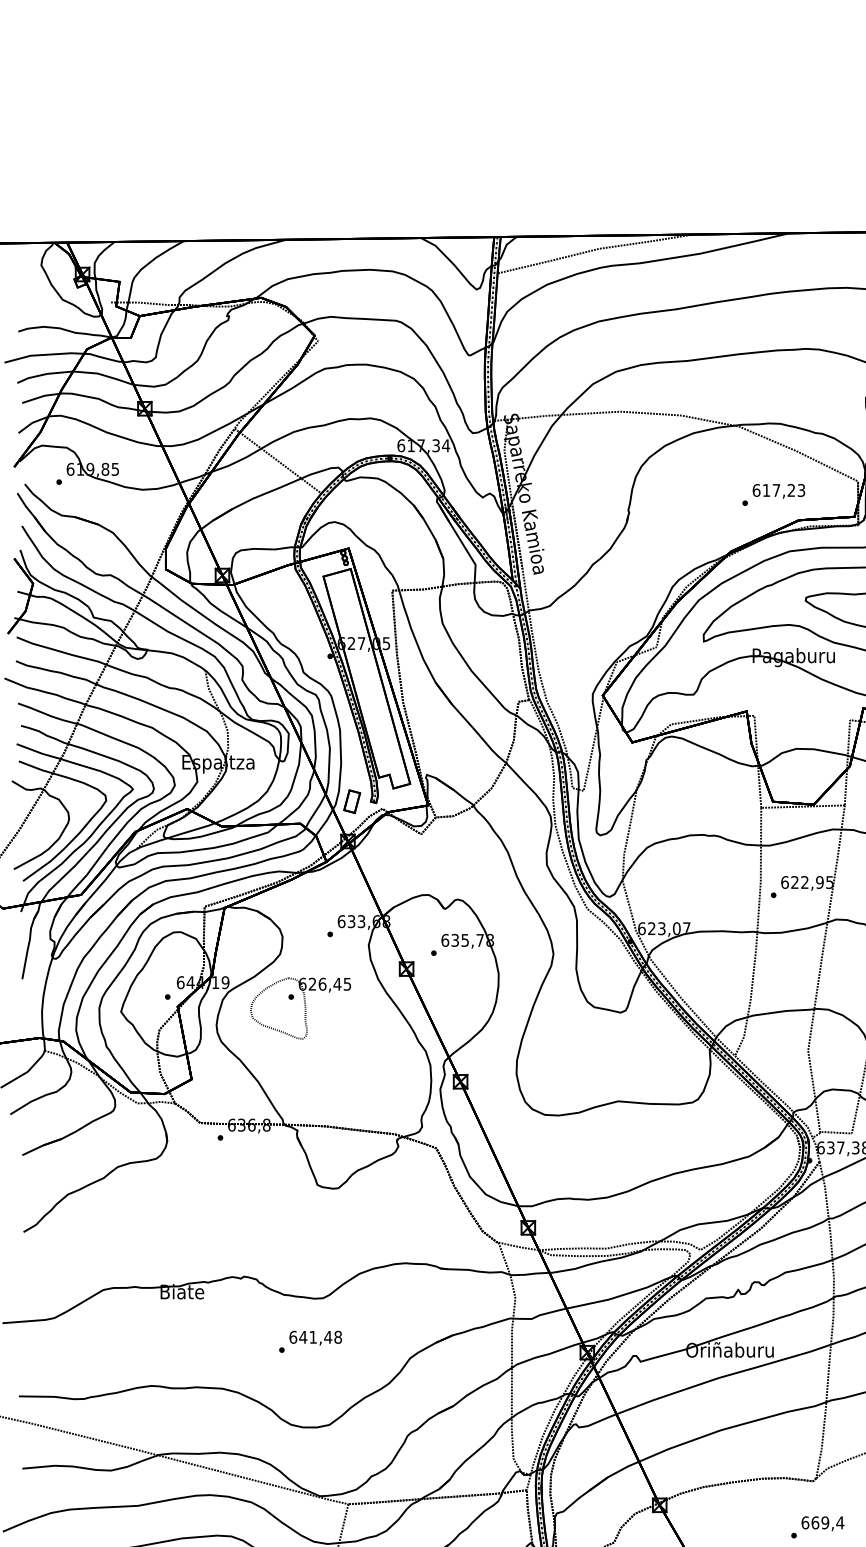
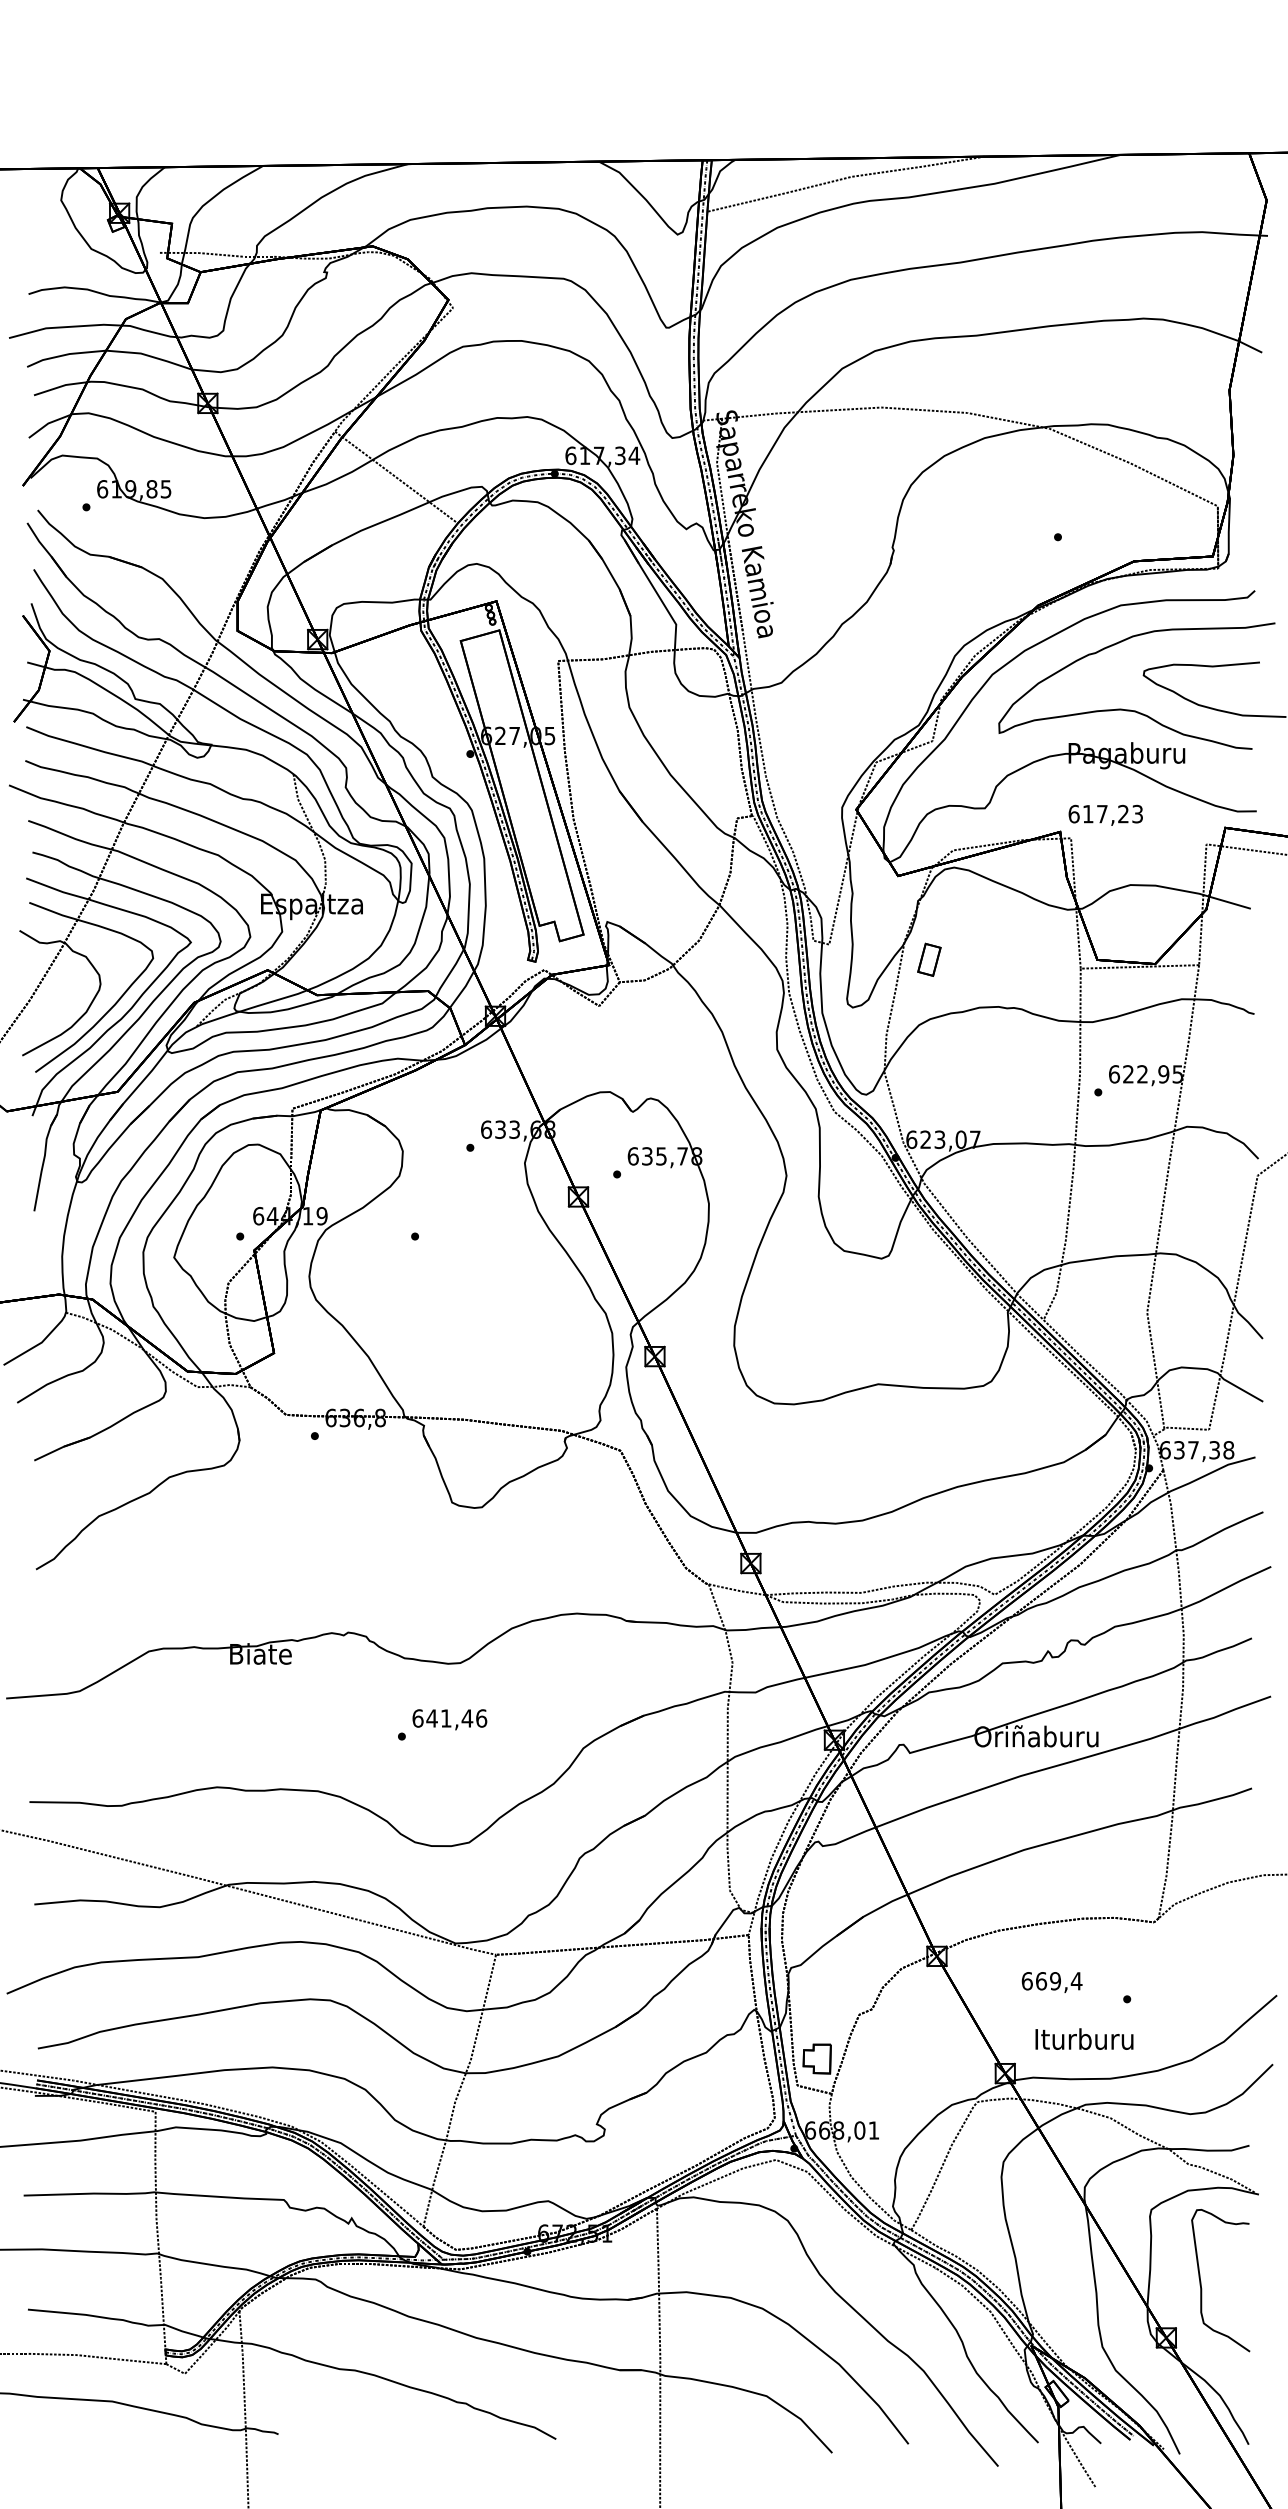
text: (778, 490) -> (1105, 814), moved
part: (352, 801) -> (929, 959), moved
part: (304, 1007) -> (434, 1251), removed
text: (338, 1337) -> (481, 1718), 641,48 -> 641,46
text: (822, 1523) -> (1051, 1982), moved

